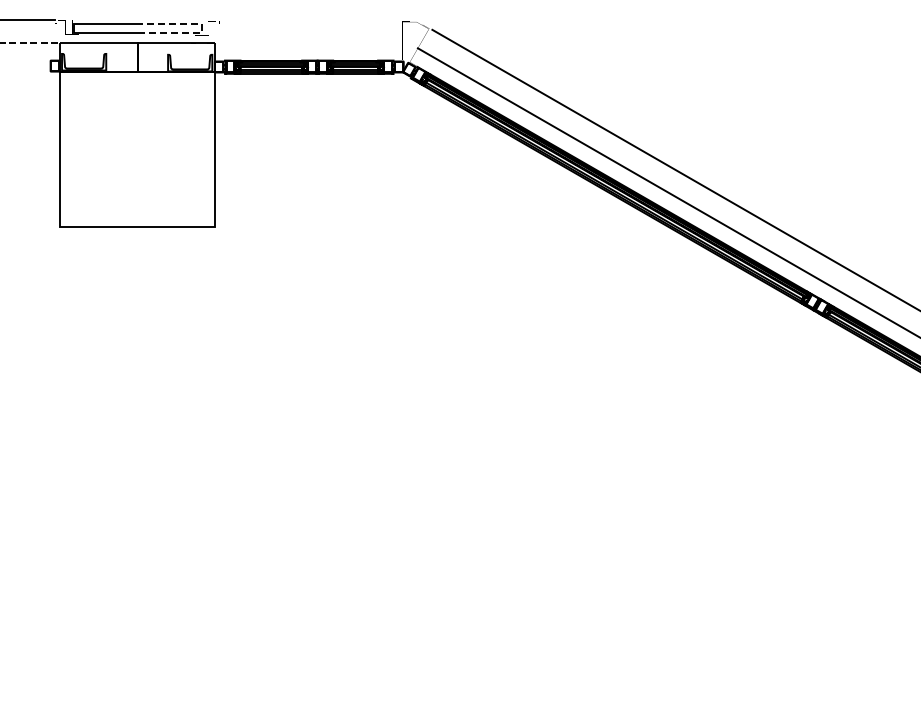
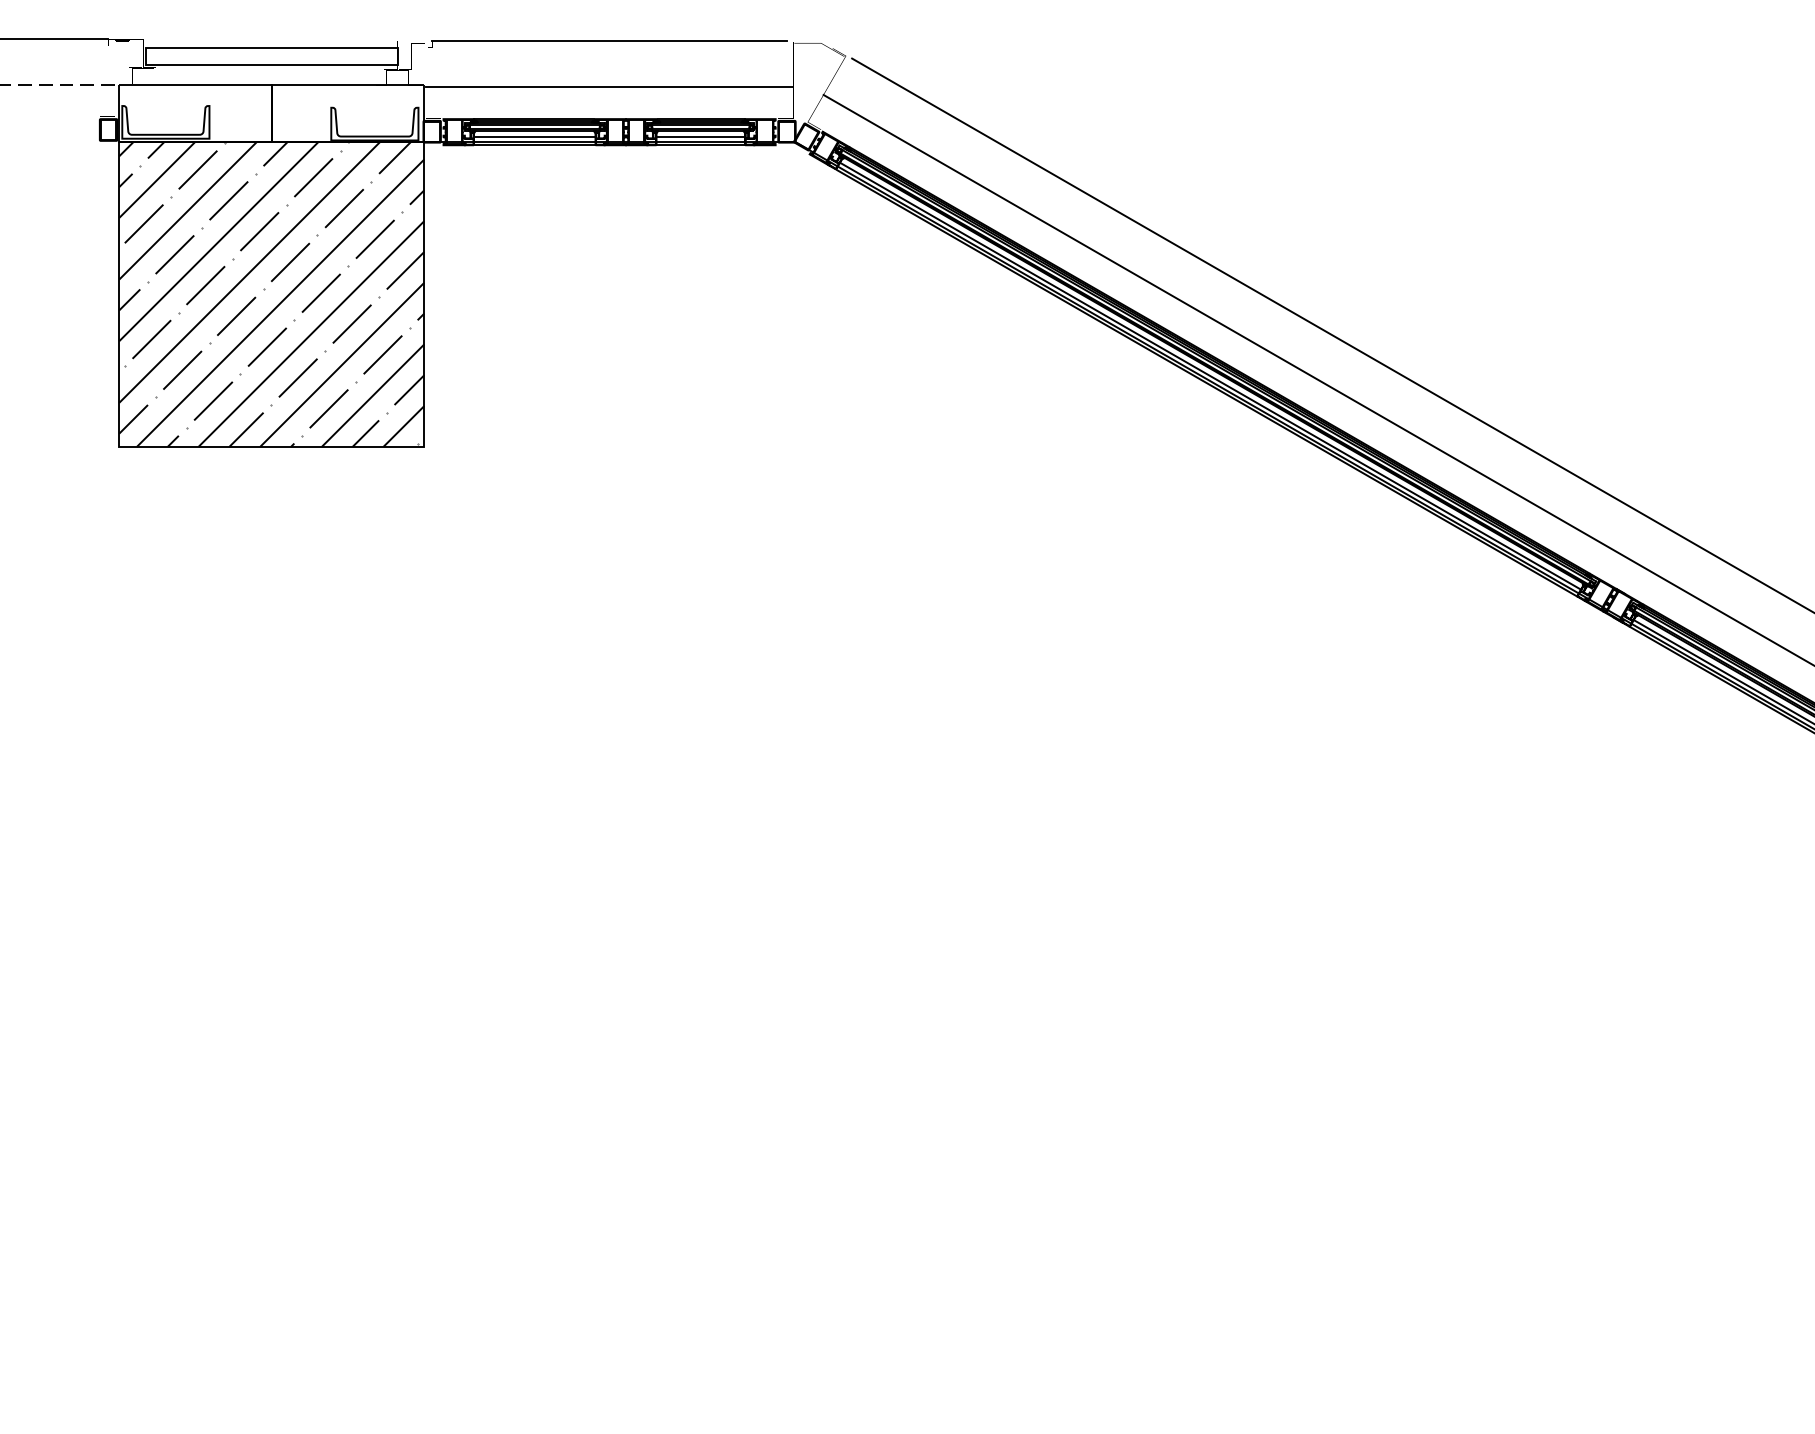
line: (309, 20) -> (609, 40), added
line: (201, 28) -> (397, 55), dashed -> solid
line: (309, 44) -> (609, 87), added
hatch: (137, 149) -> (271, 294), added

